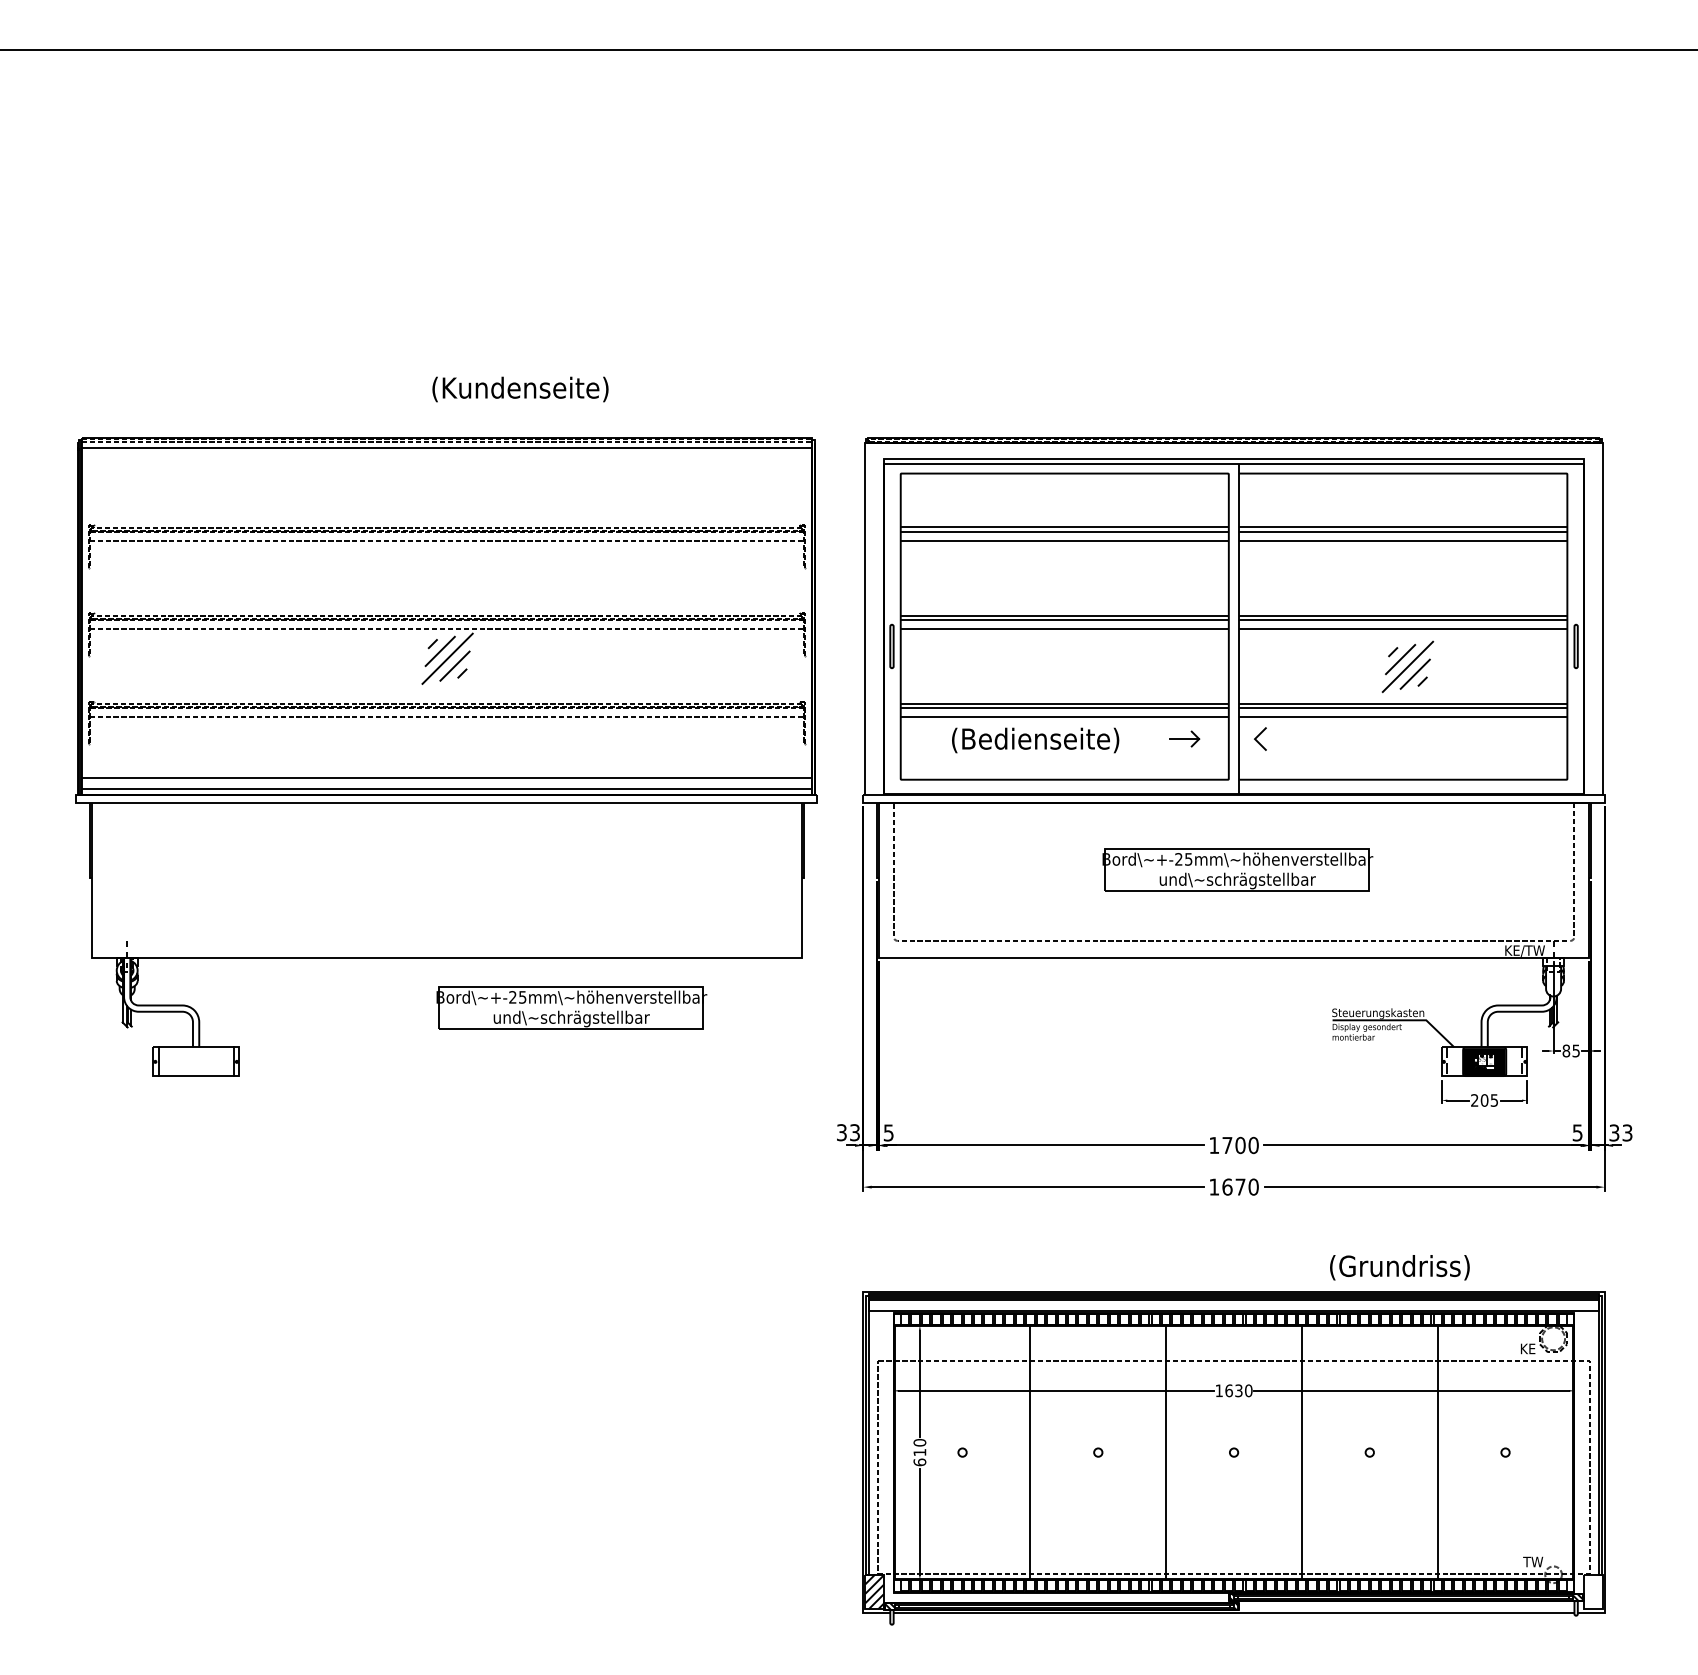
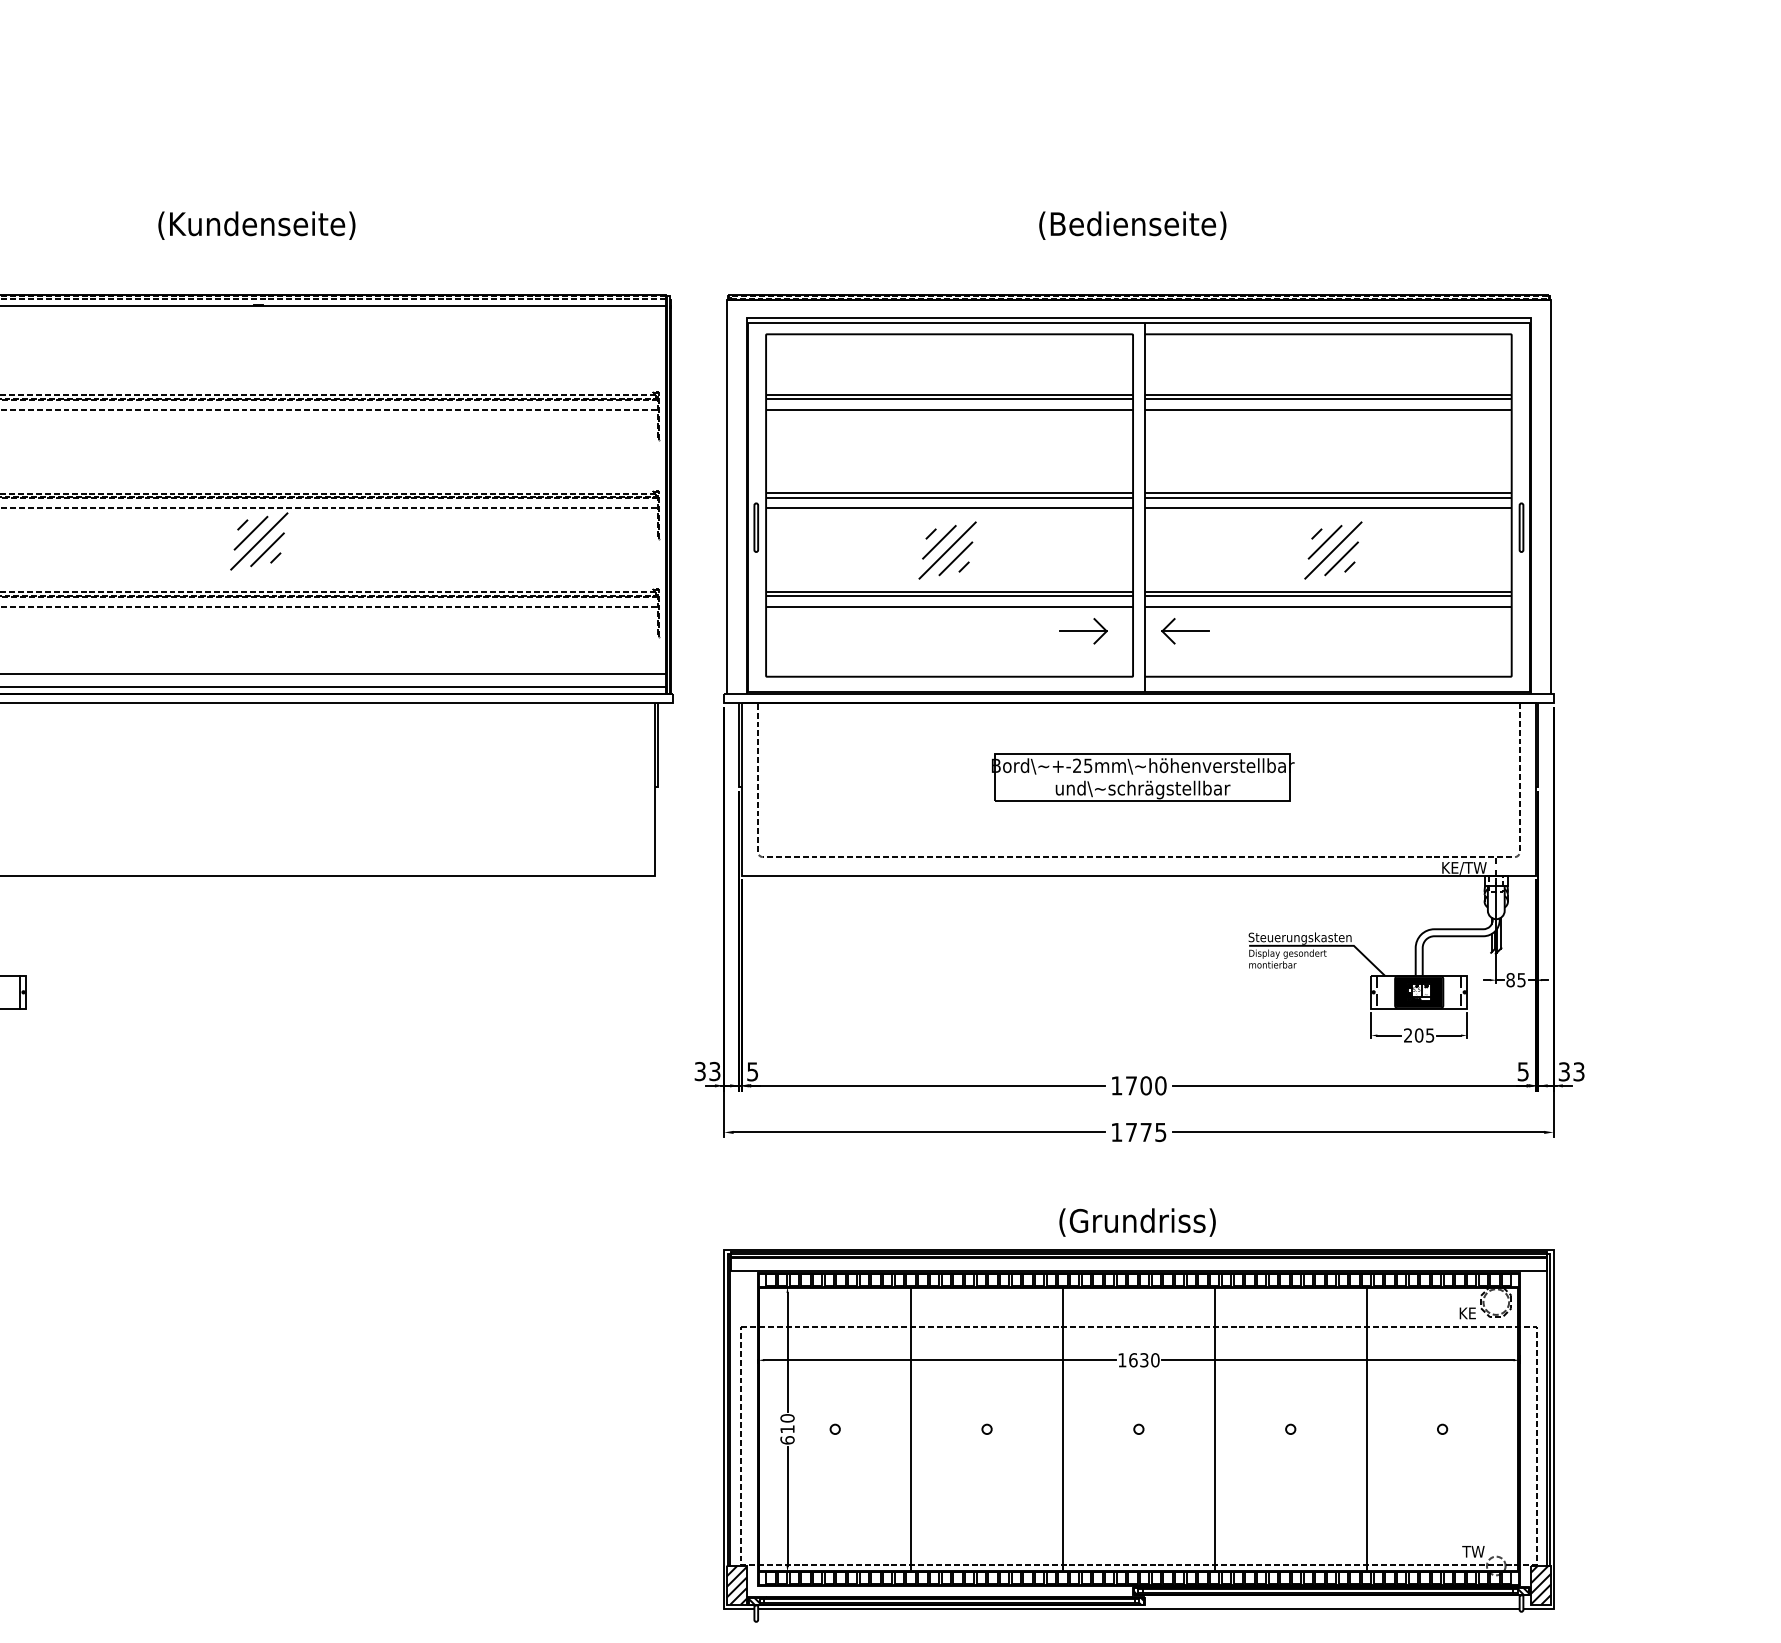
text: (520, 389) -> (256, 225), moved
part: (1063, 666) -> (948, 550), added
part: (1184, 738) -> (1083, 630), size x1.43
line: (1275, 739) -> (1185, 631), added
text: (1035, 740) -> (1132, 225), moved
part: (571, 1007) -> (397, 931), removed
text: (1240, 1186) -> (1146, 1131), 1670 -> 1775
text: (1399, 1267) -> (1137, 1222), moved
hatch: (1593, 1591) -> (1540, 1584), added

